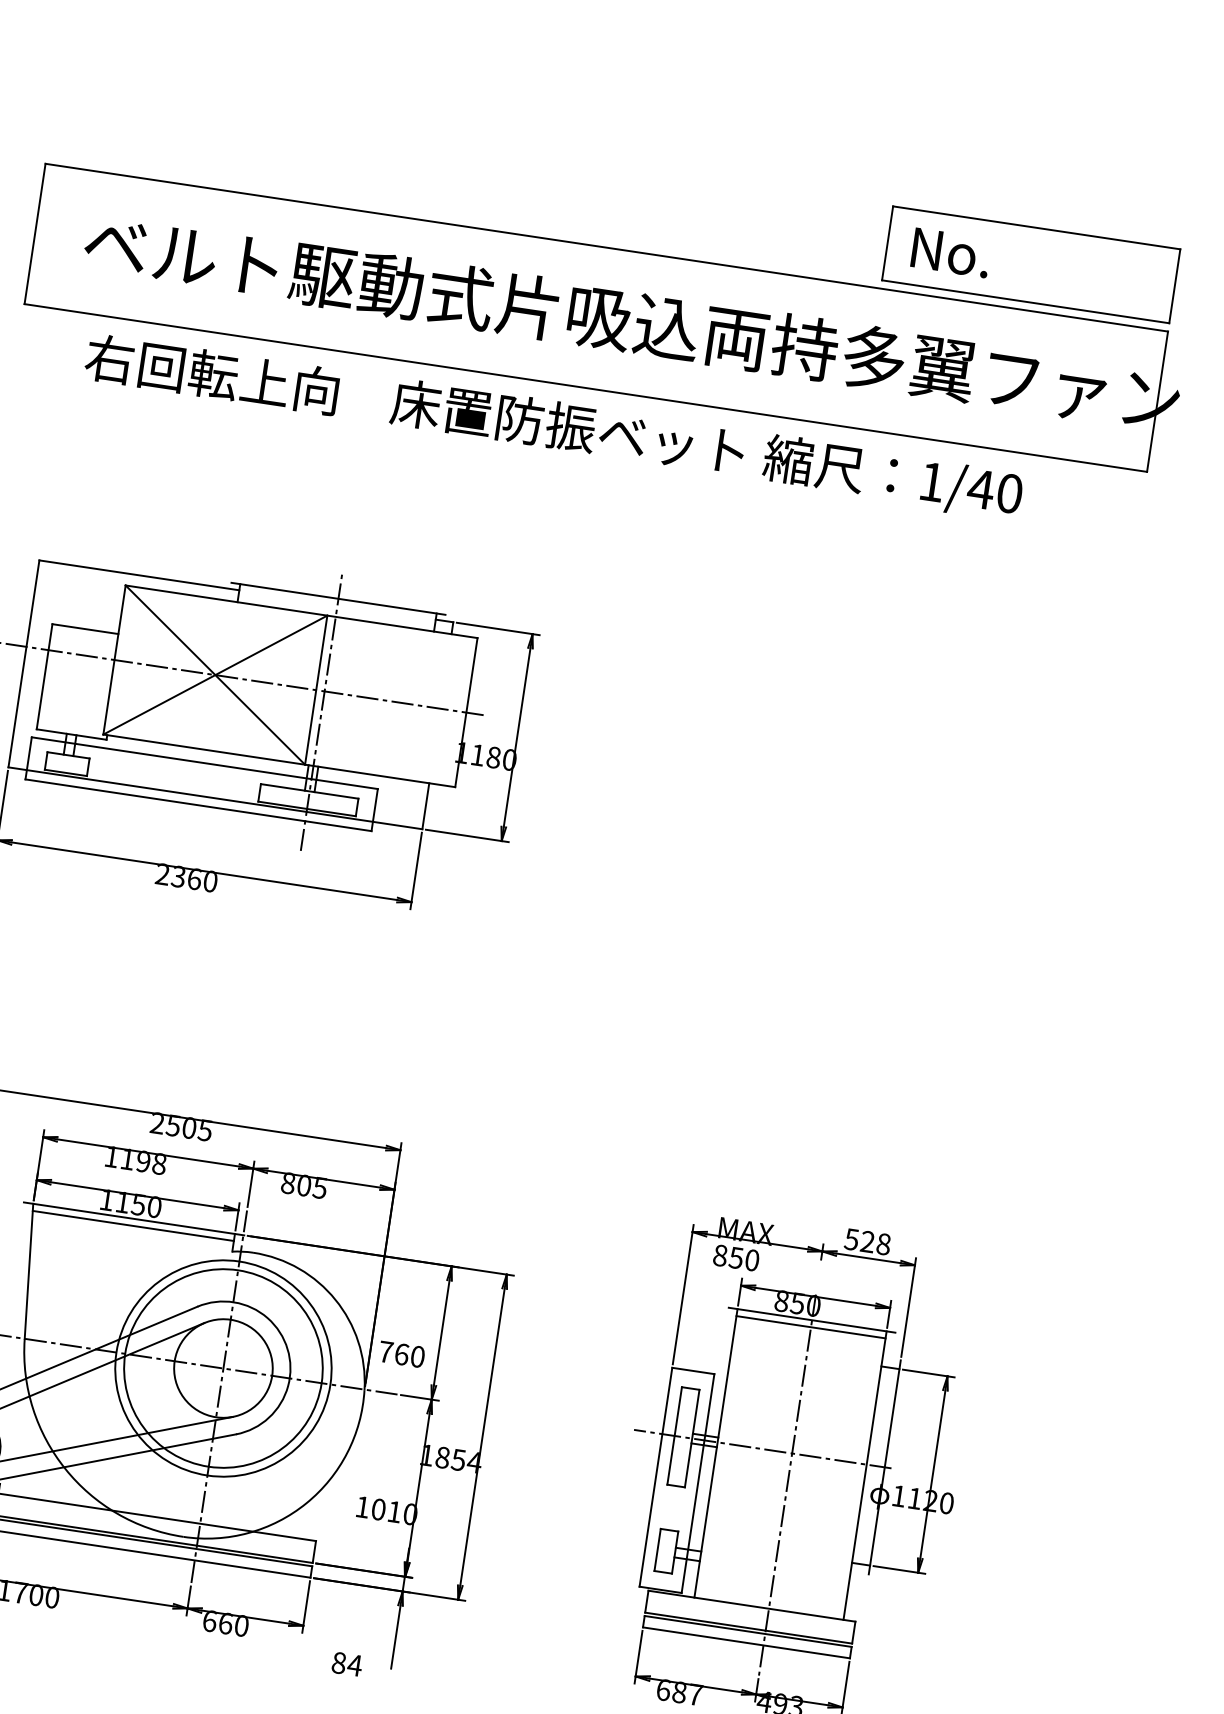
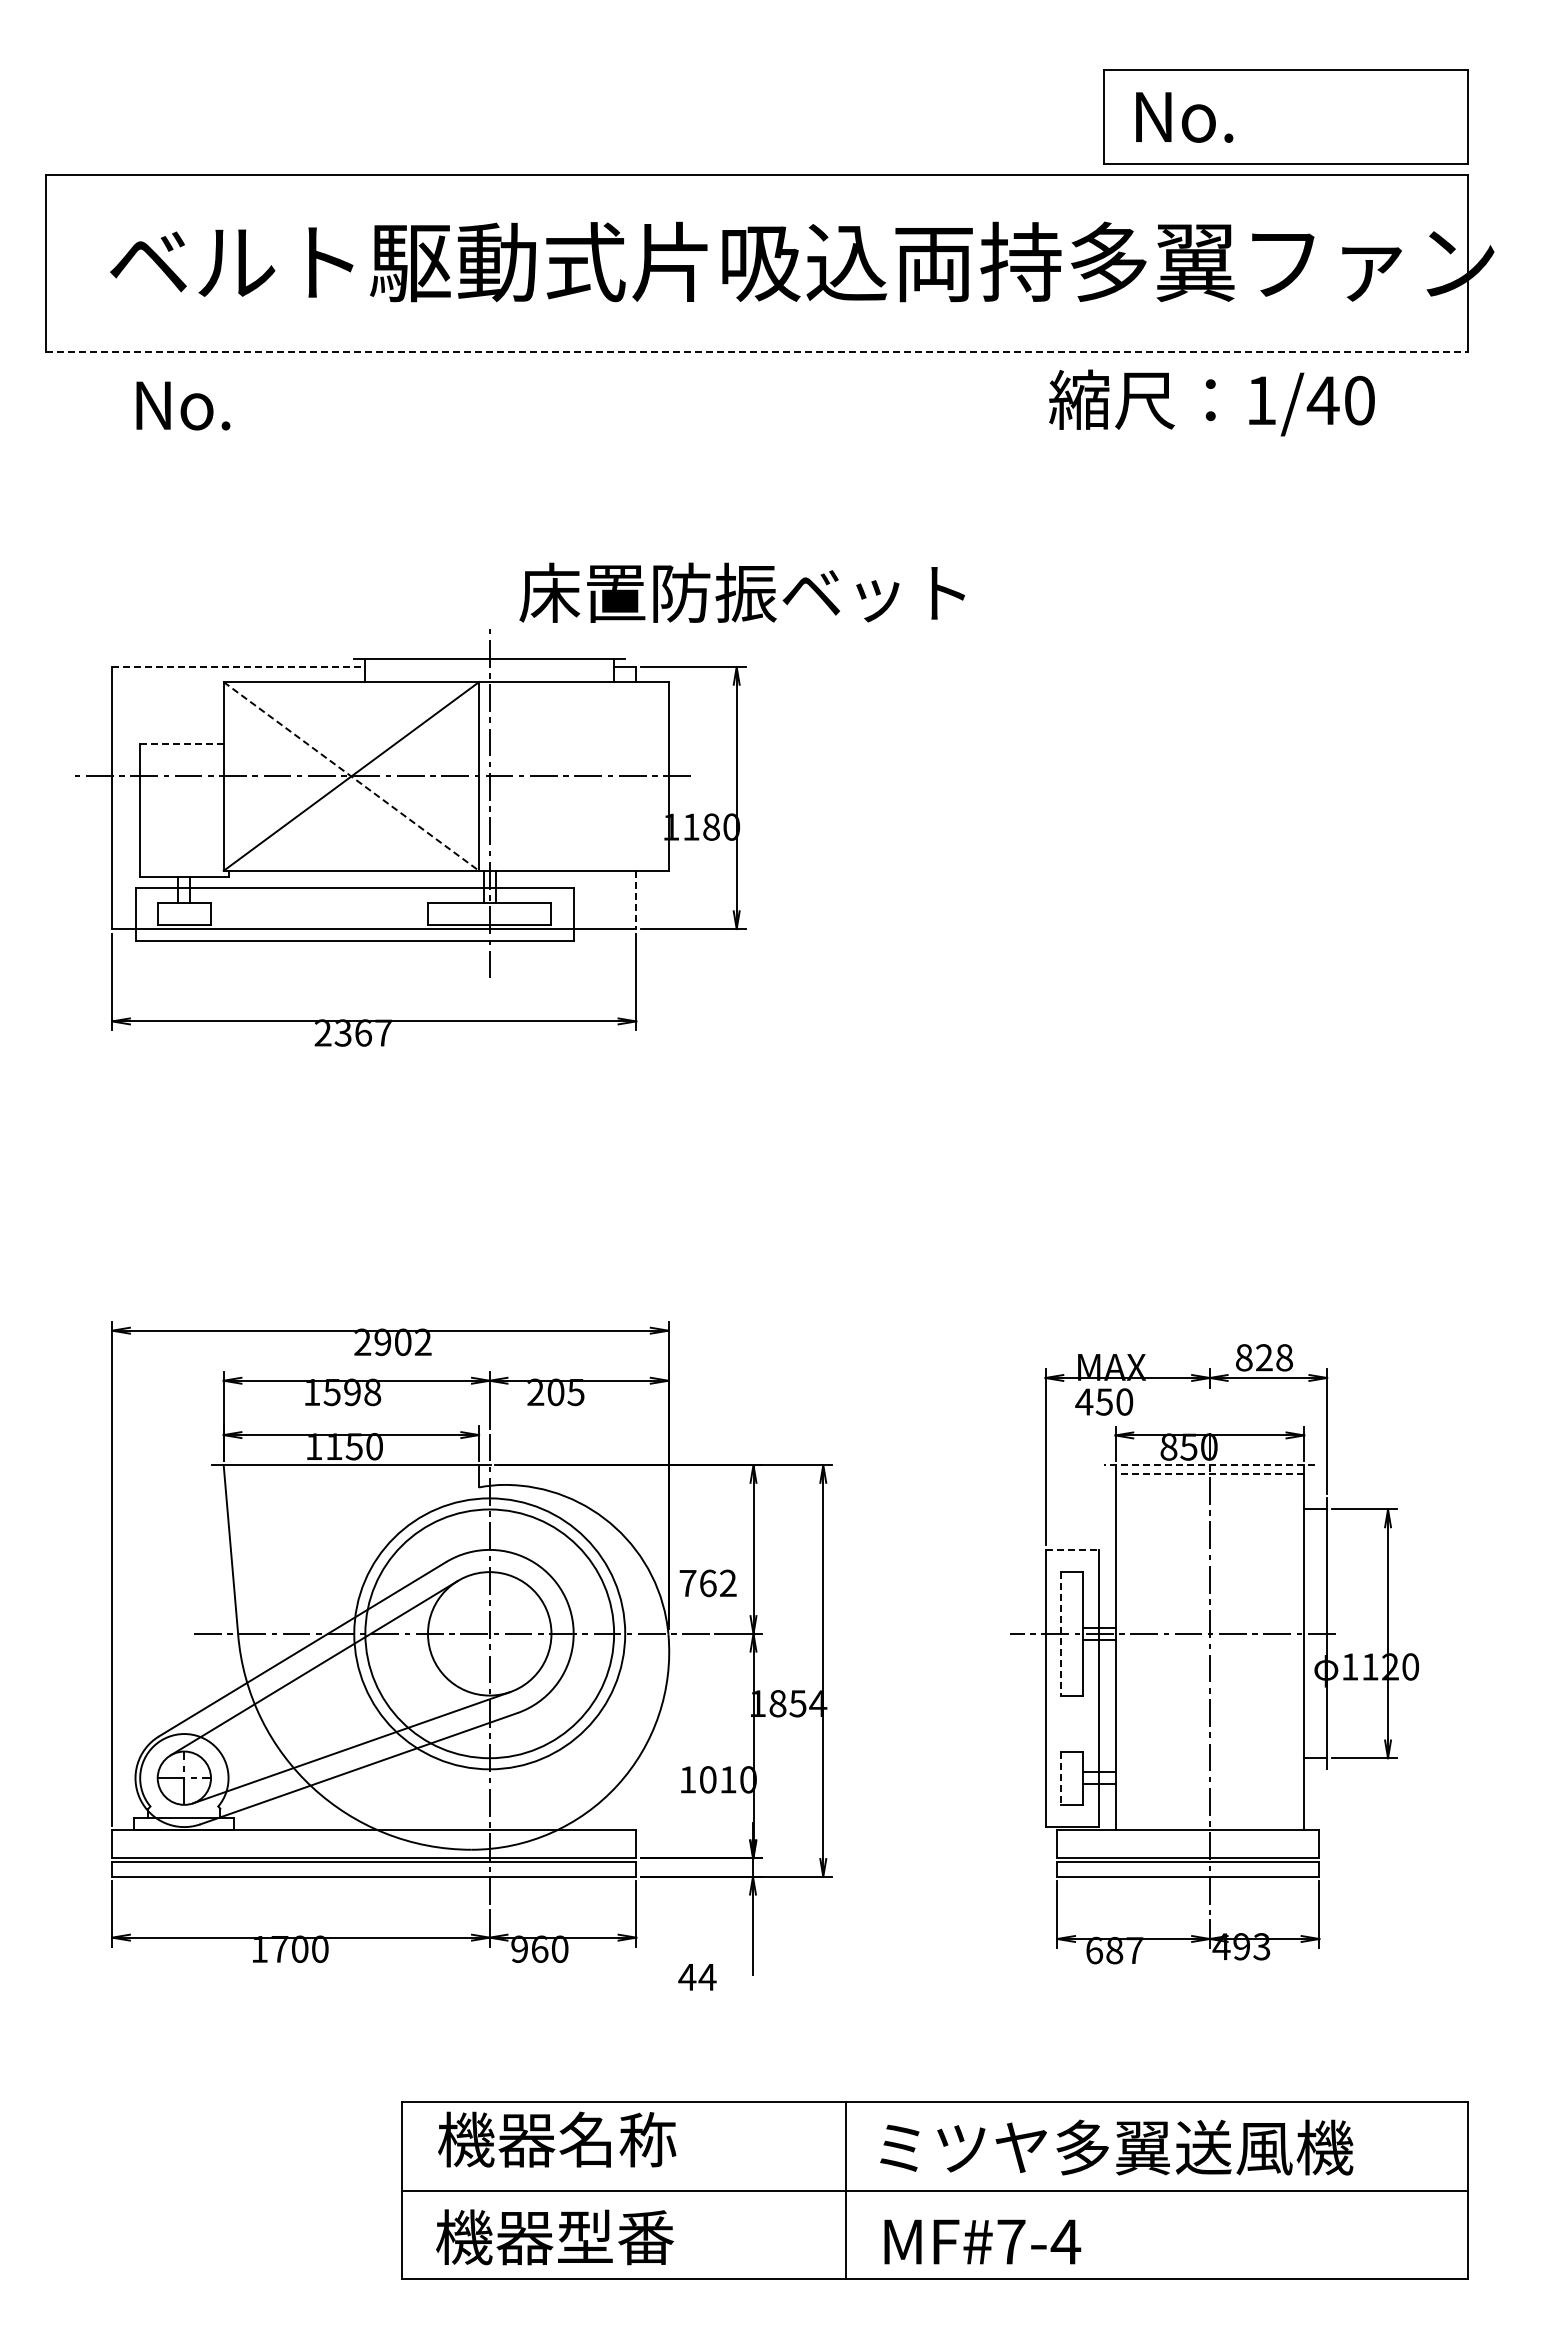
text: (211, 374) -> (291, 404), 右回転上向 -> No.
line: (586, 388) -> (757, 352), solid -> dashed
text: (567, 426) -> (741, 592), moved
text: (892, 477) -> (1211, 402), moved
line: (139, 575) -> (238, 667), solid -> dashed
line: (85, 629) -> (181, 743), solid -> dashed
line: (215, 675) -> (351, 776), solid -> dashed
line: (425, 806) -> (636, 900), solid -> dashed
text: (210, 881) -> (383, 1032), 2360 -> 2367
text: (188, 1128) -> (402, 1342), 2505 -> 2902
text: (126, 1159) -> (331, 1392), 1198 -> 1598
text: (288, 1183) -> (535, 1392), 805 -> 205
line: (133, 1225) -> (351, 1473), removed
text: (851, 1239) -> (1243, 1357), 528 -> 828
text: (720, 1255) -> (1084, 1401), 850 -> 450
line: (811, 1320) -> (1209, 1465), solid -> dashed
line: (810, 1326) -> (1209, 1473), solid -> dashed
text: (417, 1356) -> (728, 1583), 760 -> 762
line: (693, 1370) -> (1072, 1549), solid -> dashed
line: (675, 1435) -> (1061, 1633), solid -> dashed
line: (657, 1550) -> (1061, 1778), solid -> dashed
text: (209, 1620) -> (519, 1948), 660 -> 960
text: (339, 1662) -> (687, 1976), 84 -> 44

